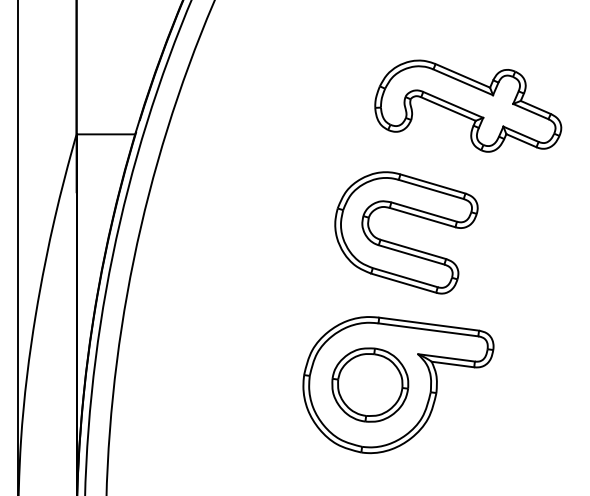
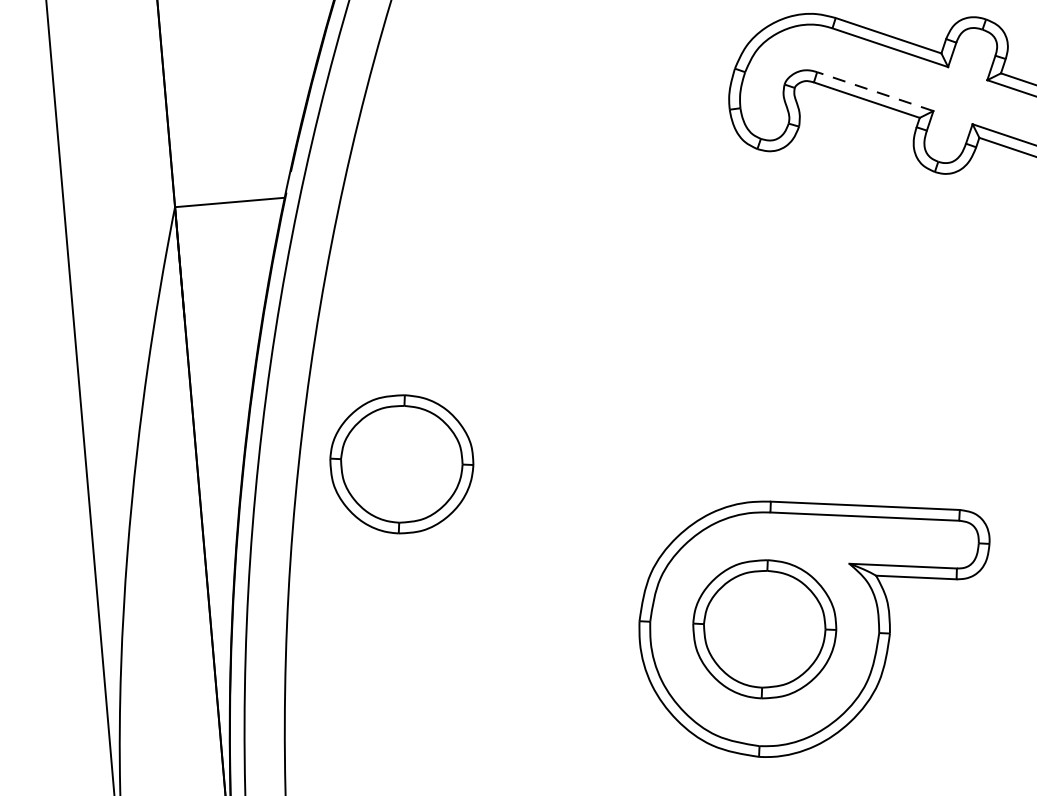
line: (453, 104) -> (875, 90), solid -> dashed
part: (404, 245) -> (806, 362), removed
part: (185, 280) -> (402, 463), added

